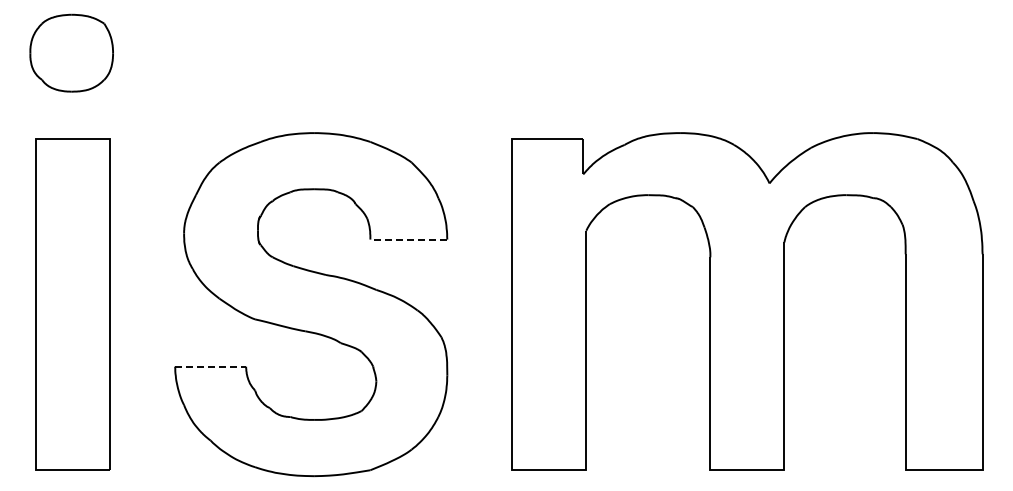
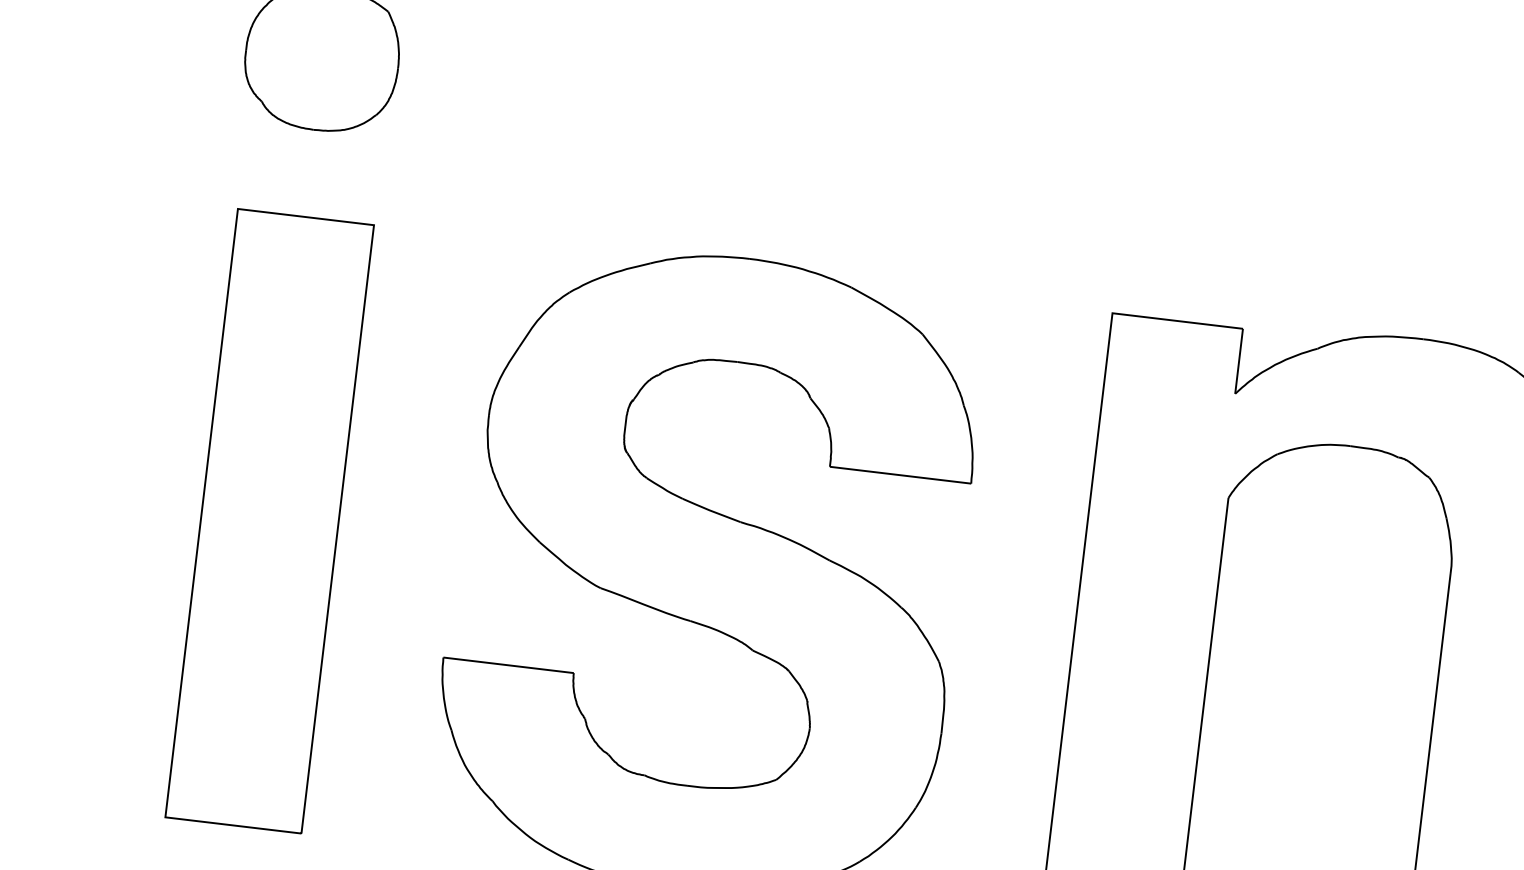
line: (408, 239) -> (899, 475), dashed -> solid
line: (210, 366) -> (508, 664), dashed -> solid

